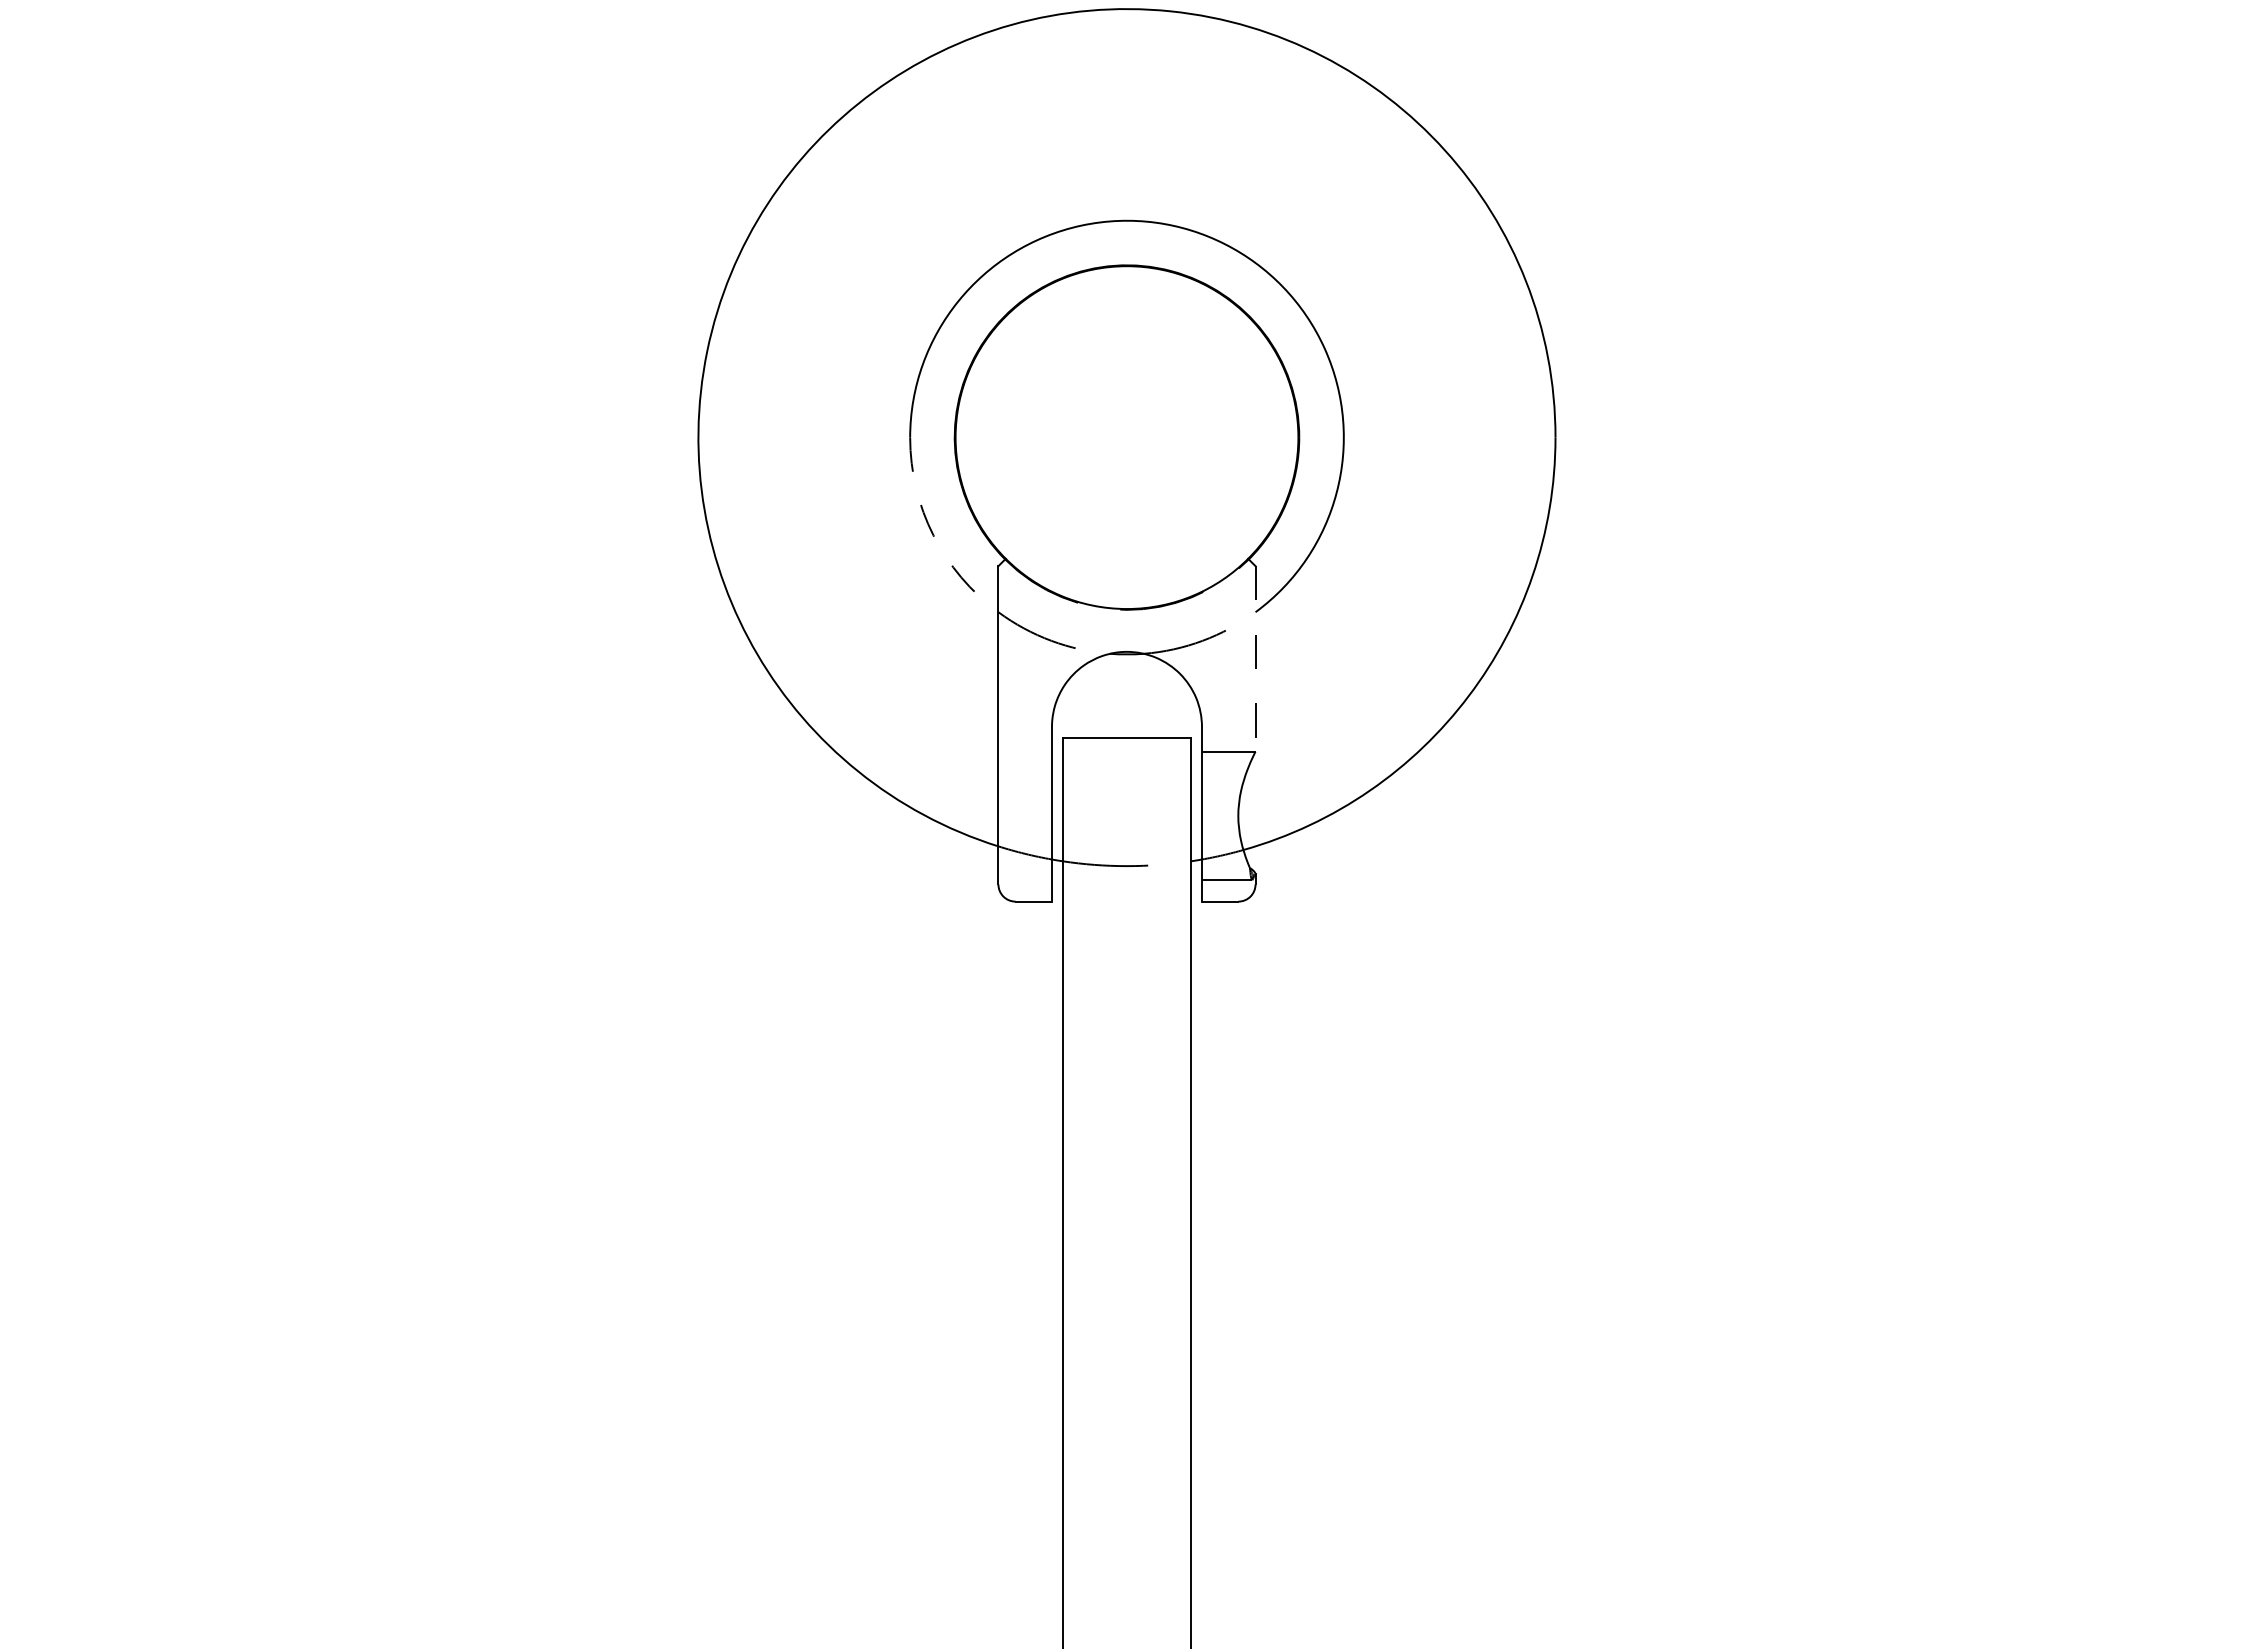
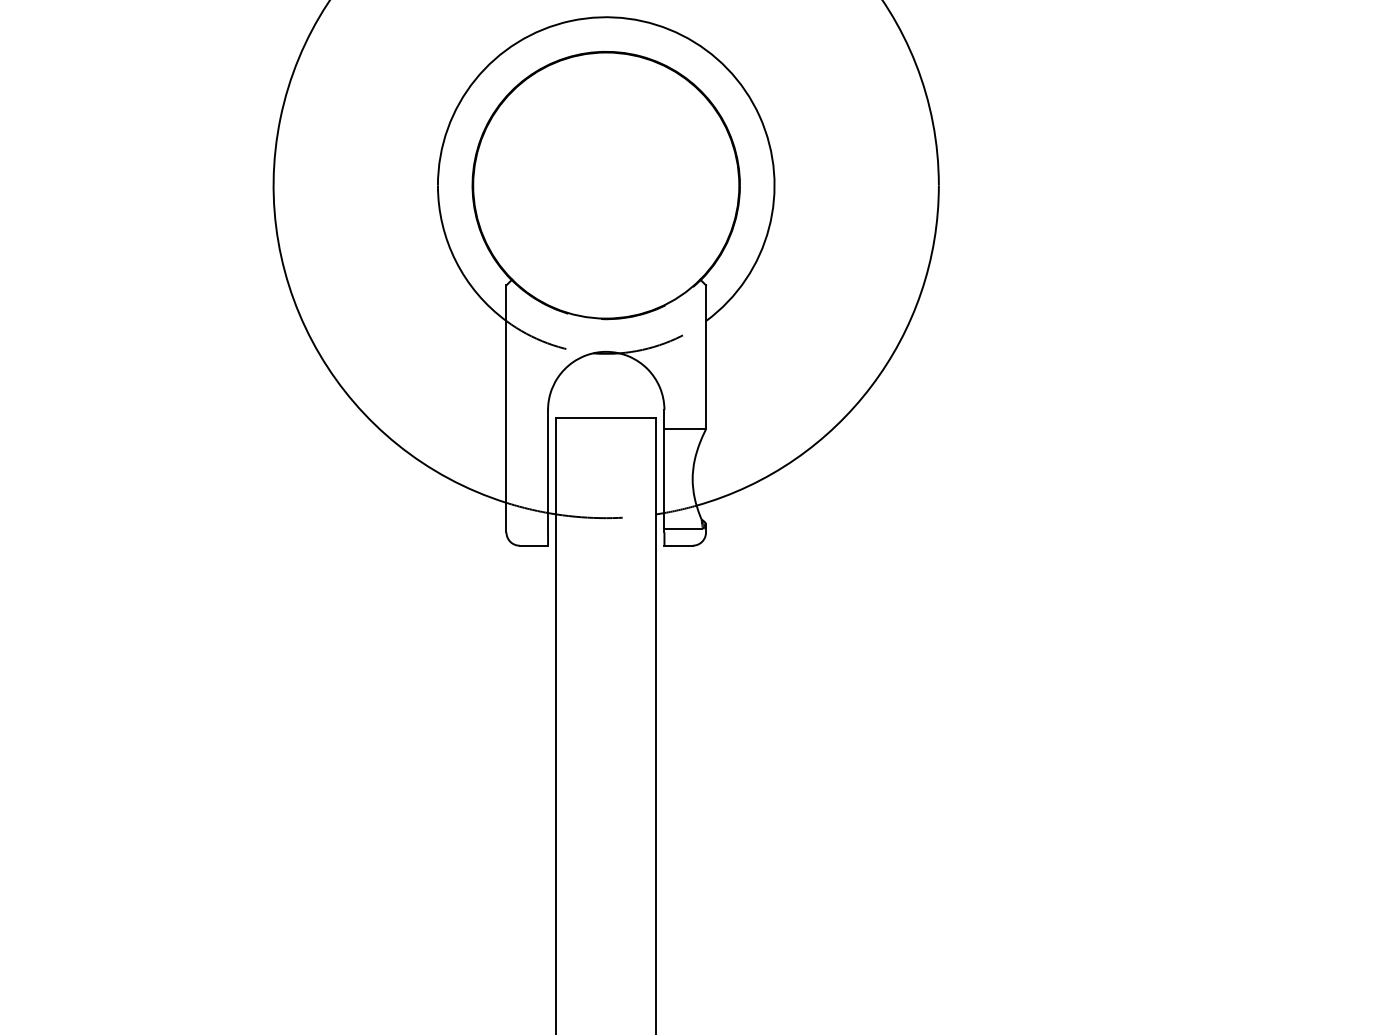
arc: (933, 535) -> (456, 261), dashed -> solid
line: (1255, 658) -> (706, 357), dashed -> solid

